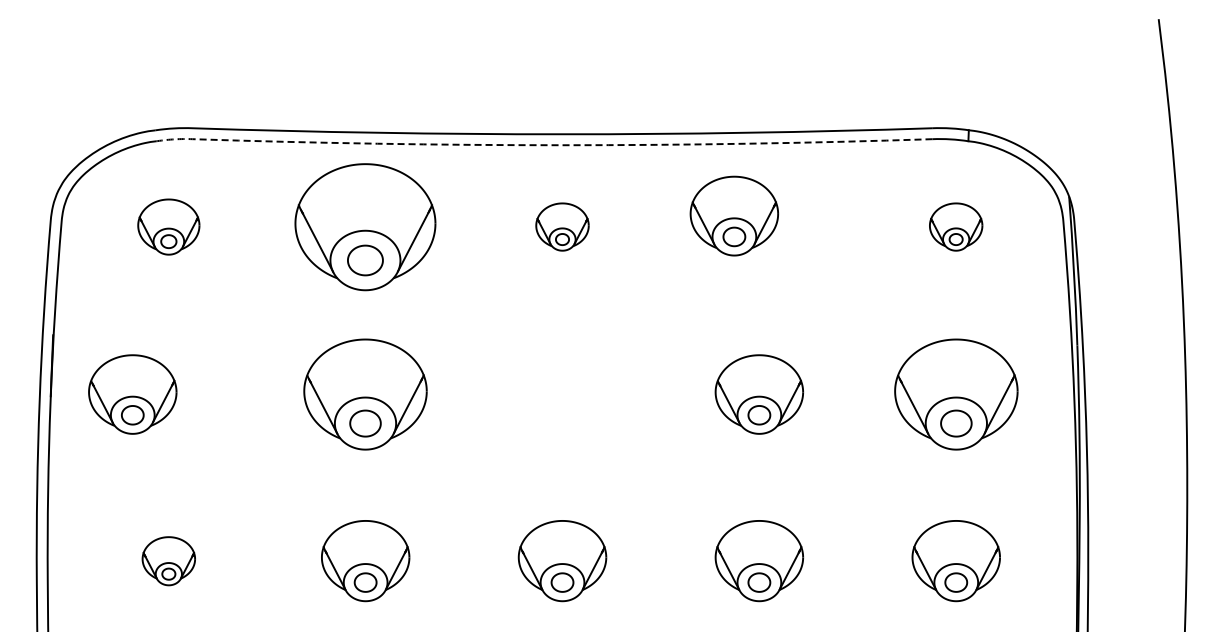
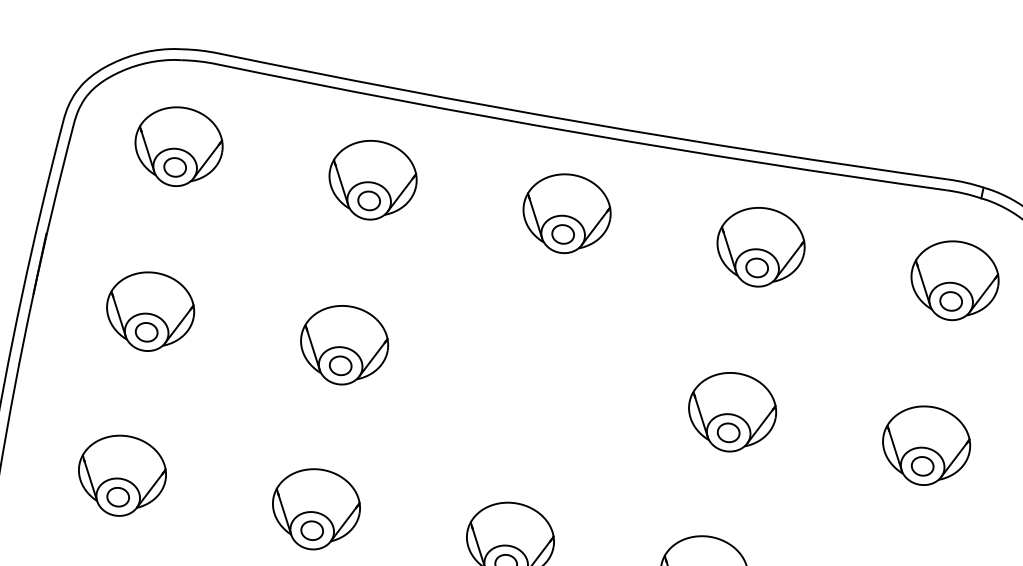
line: (541, 145) -> (559, 129), dashed -> solid
part: (733, 215) -> (759, 246), moved
part: (168, 226) -> (178, 146), size x1.43
part: (365, 226) -> (372, 179), size x0.62
part: (562, 226) -> (566, 213), size x1.67
part: (955, 226) -> (954, 280), size x1.67
part: (132, 394) -> (149, 311), moved
part: (365, 394) -> (344, 345), size x0.71
part: (955, 394) -> (925, 445), size x0.71
part: (168, 561) -> (121, 476), size x1.67

